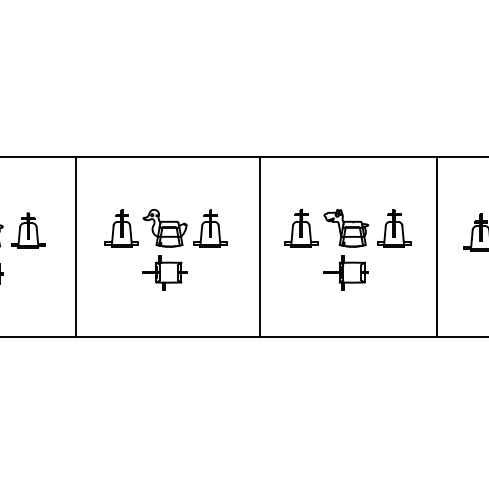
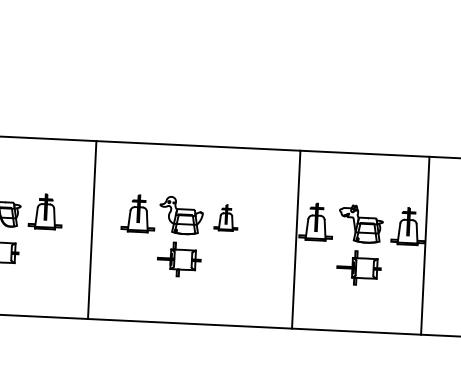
part: (210, 228) -> (226, 218), size x0.7
line: (259, 246) -> (295, 239), moved
line: (437, 246) -> (425, 245), moved

